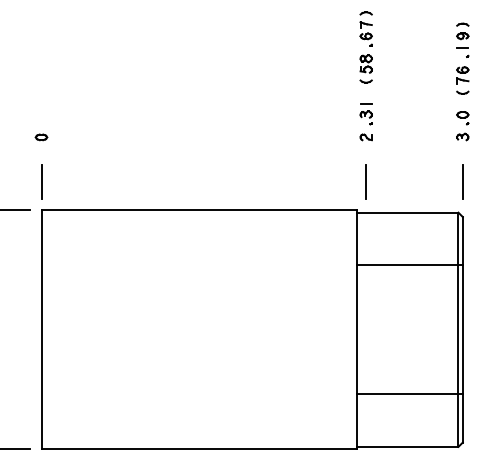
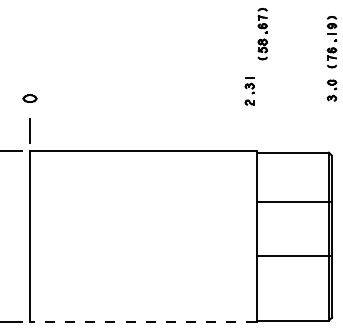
part: (365, 121) -> (249, 91), moved
part: (41, 137) -> (29, 98), size x1.6
line: (365, 181) -> (262, 130), removed
line: (463, 181) -> (332, 130), removed
line: (410, 265) -> (294, 202), moved
line: (410, 393) -> (294, 255), moved
line: (198, 449) -> (142, 322), solid -> dashed

